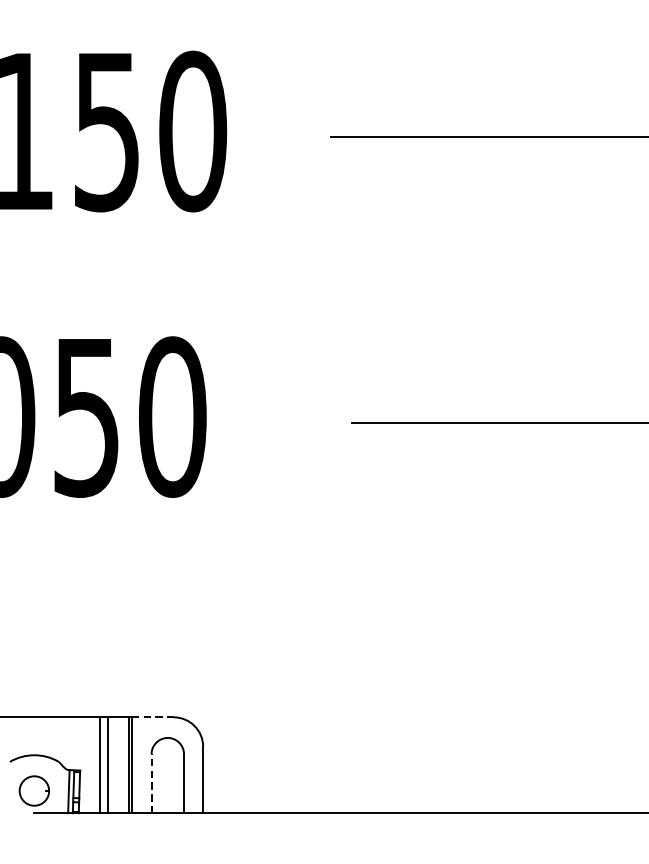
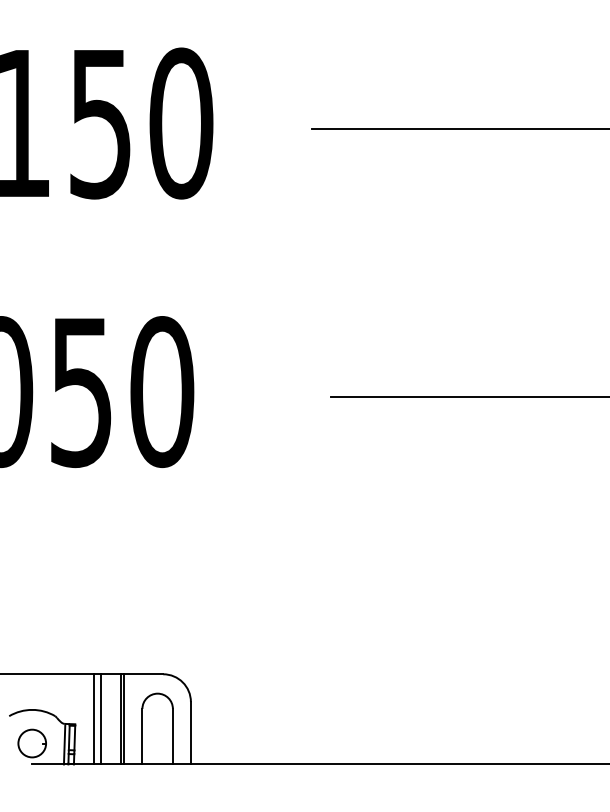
line: (152, 717) -> (143, 674), dashed -> solid
line: (151, 783) -> (142, 736), dashed -> solid

